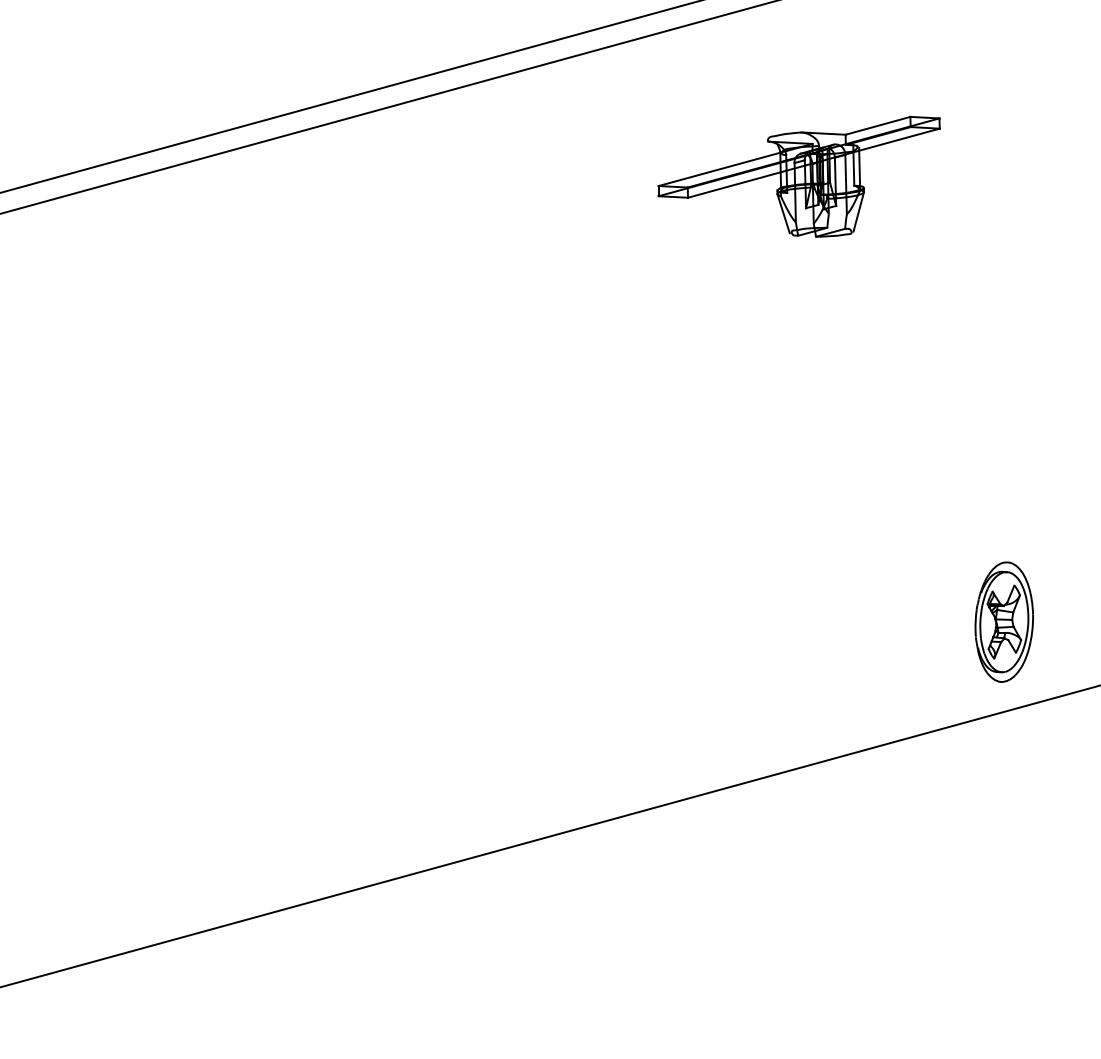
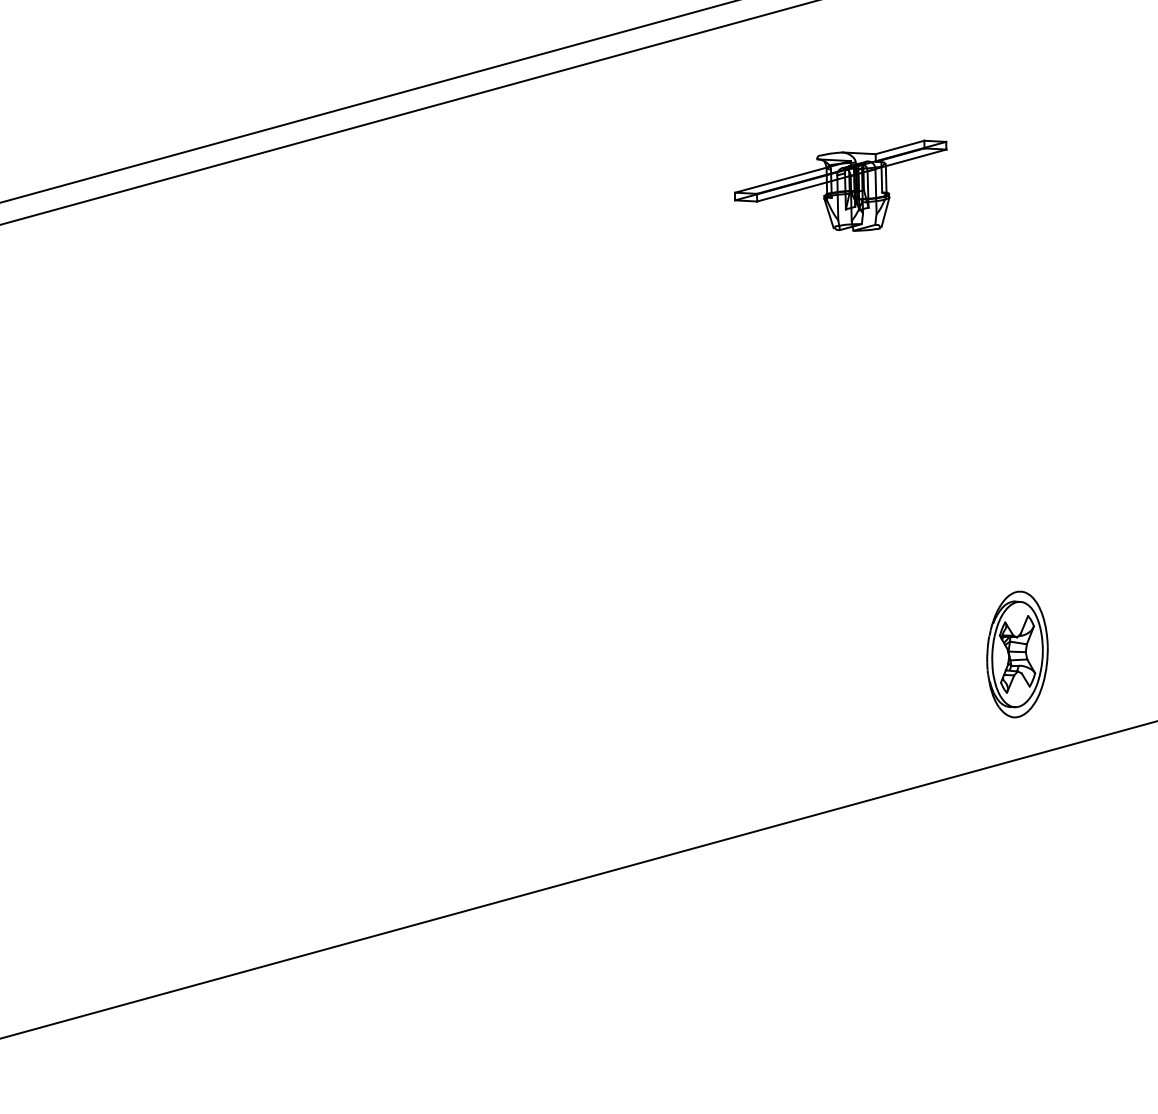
part: (799, 176) -> (840, 185), size x0.71
part: (1004, 622) -> (1017, 654), moved

